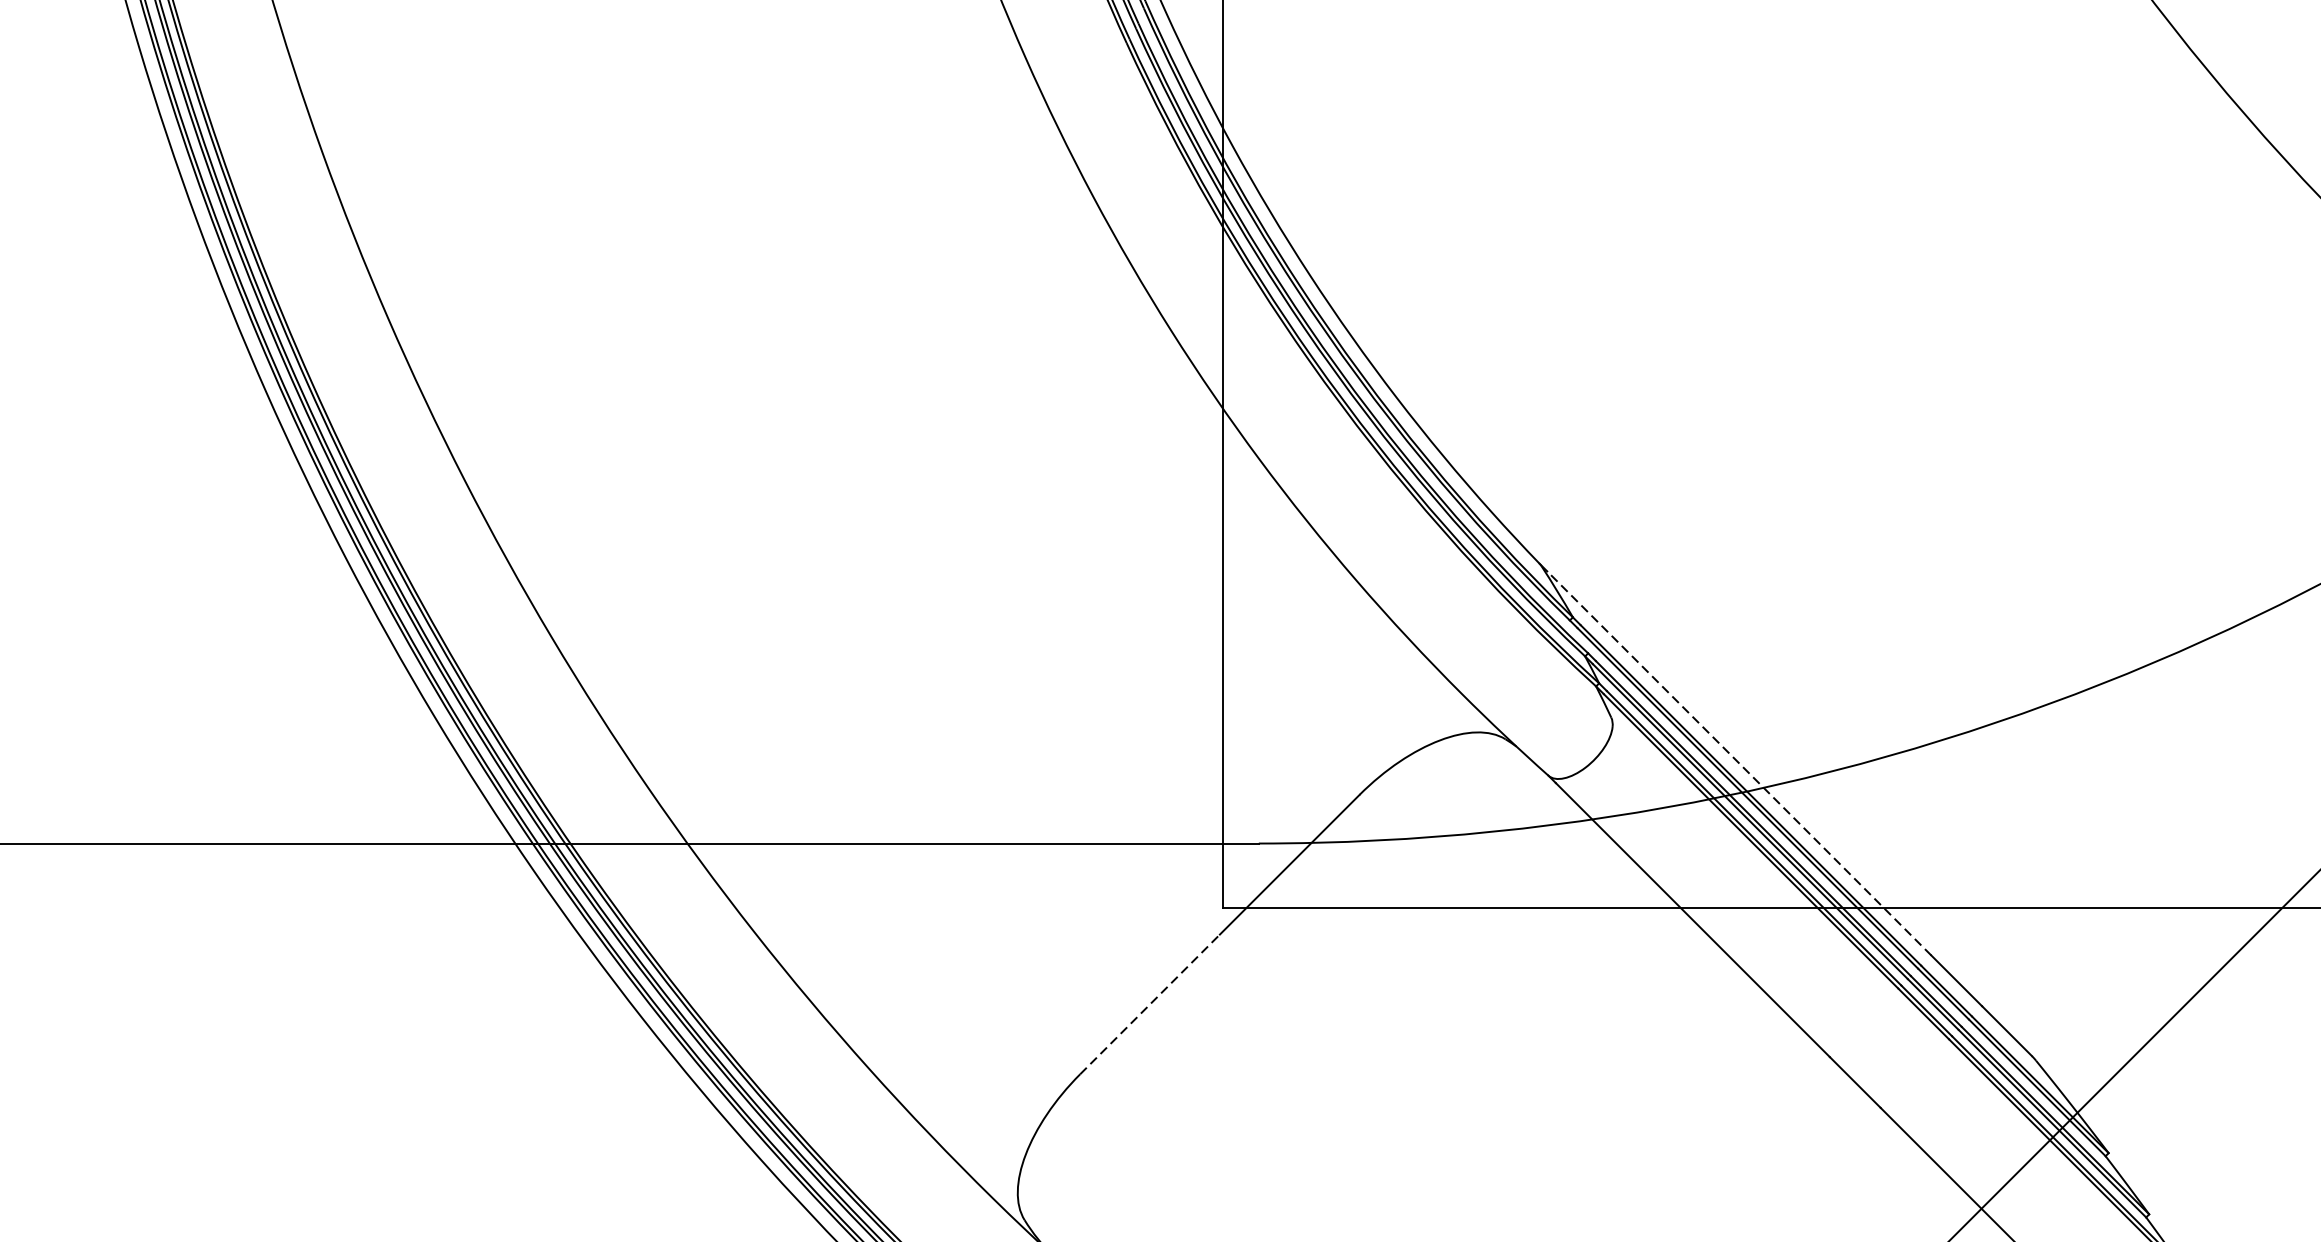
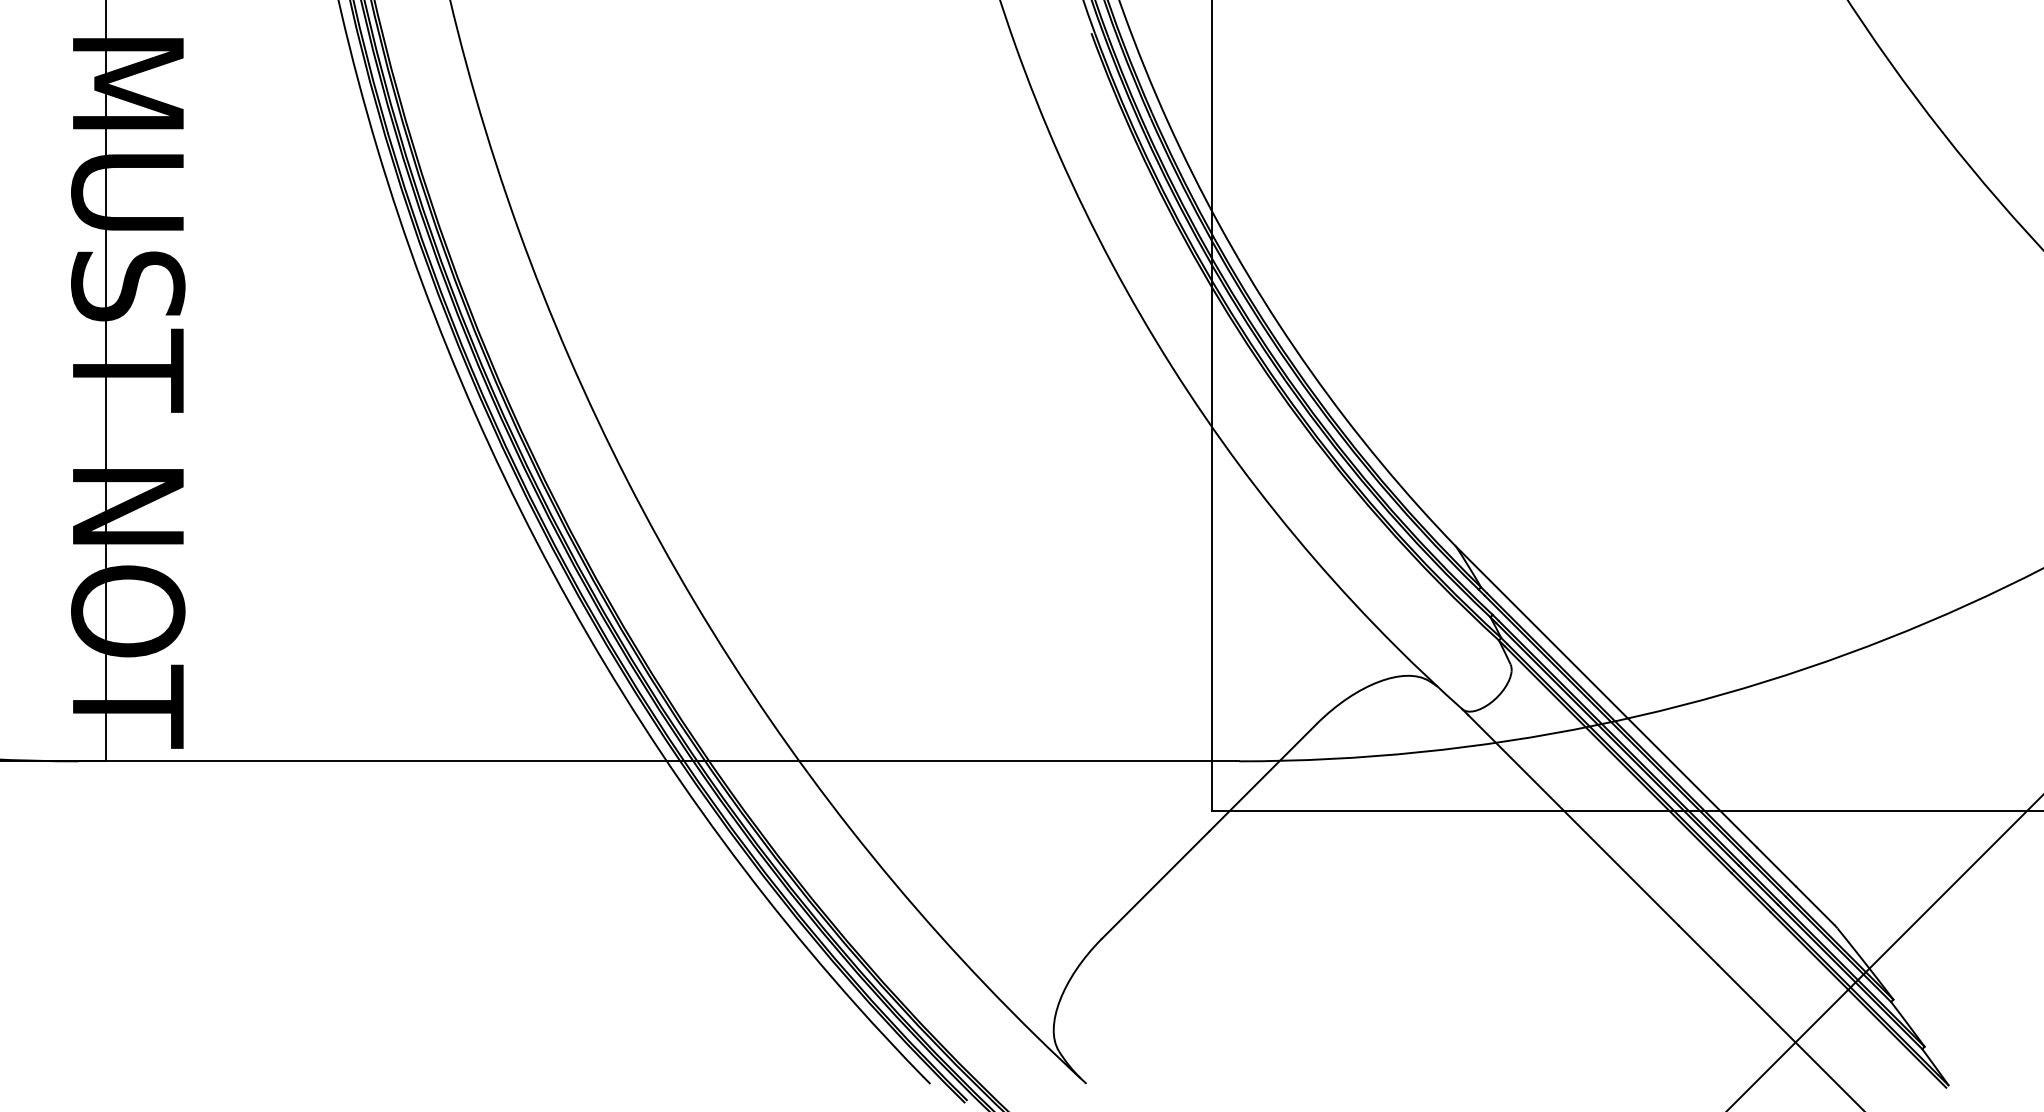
line: (1738, 763) -> (1608, 699), dashed -> solid
line: (1149, 1004) -> (1155, 885), dashed -> solid

